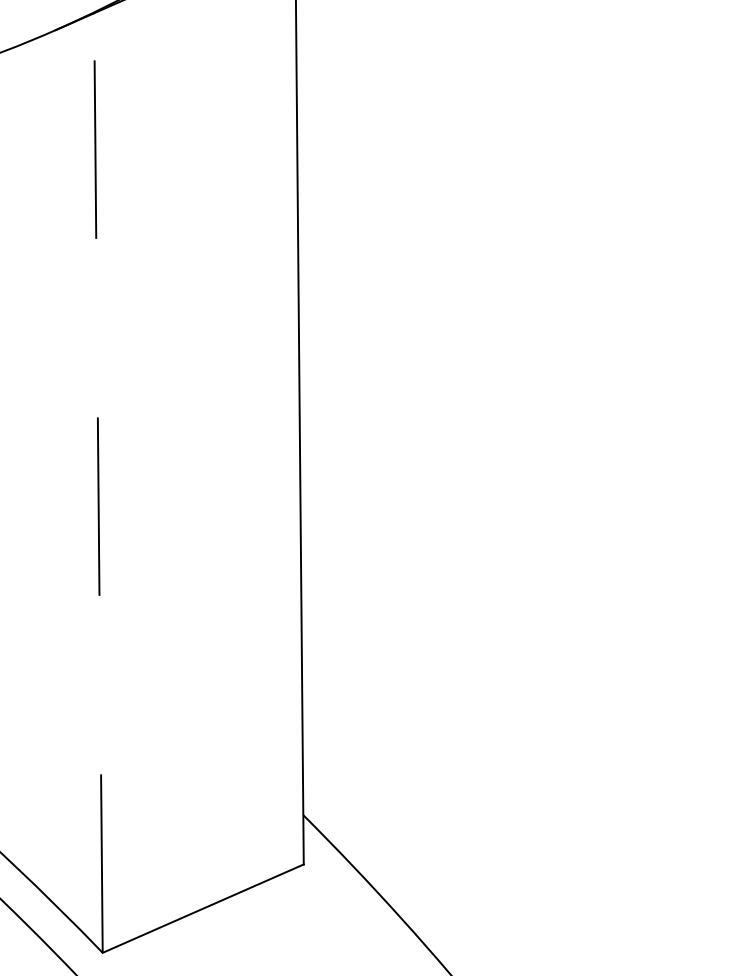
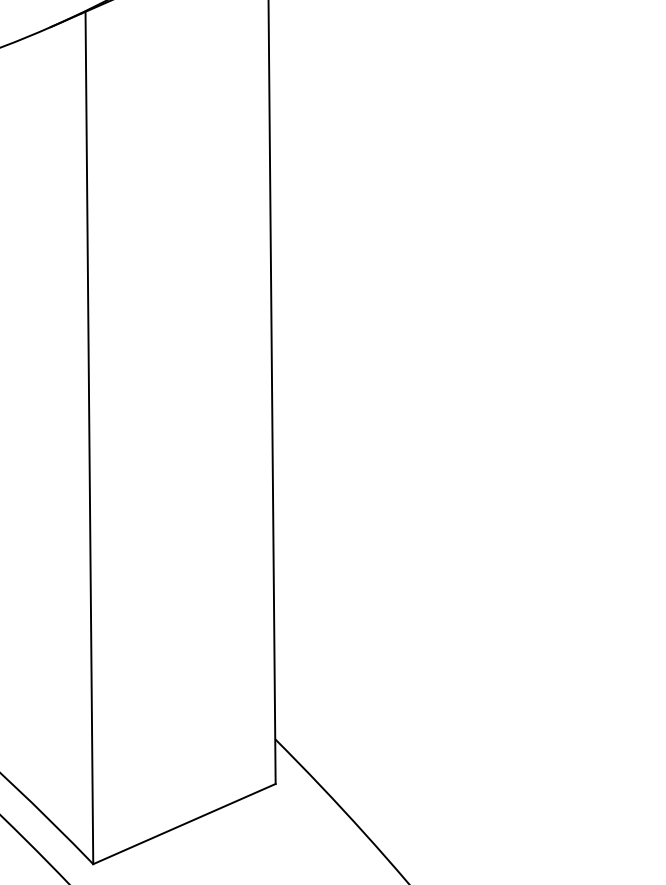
line: (98, 482) -> (89, 437), dashed -> solid

